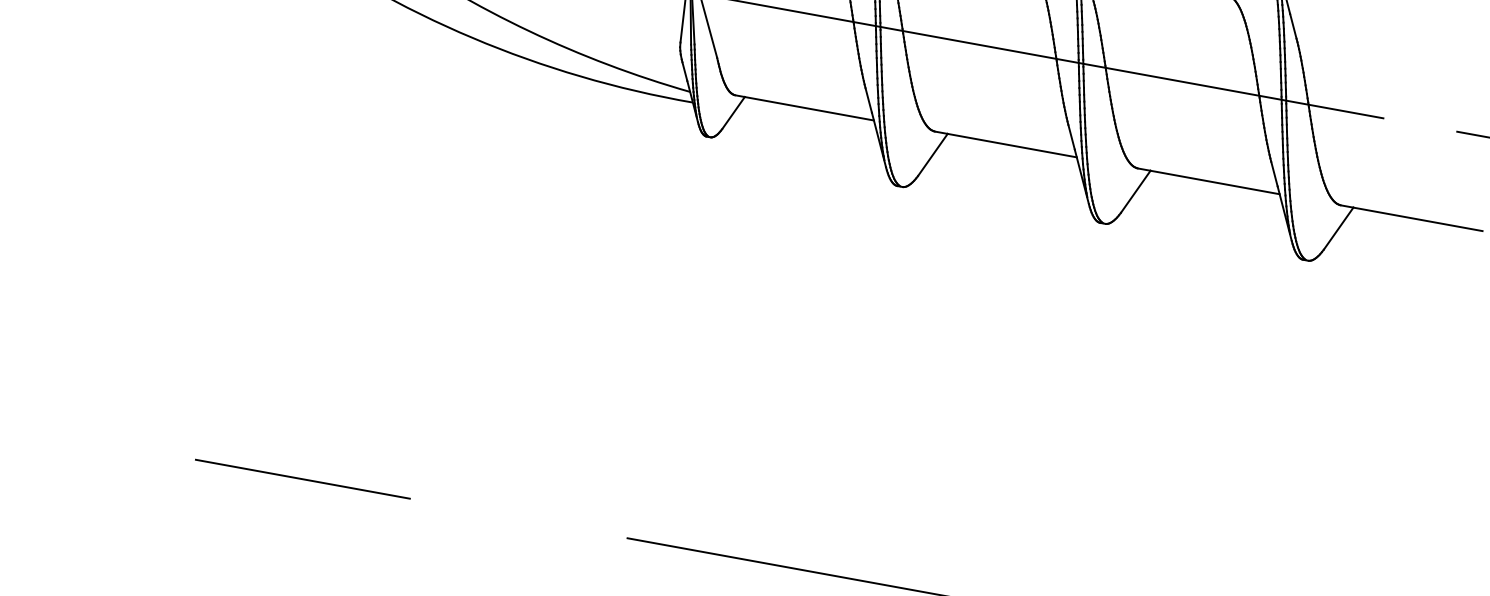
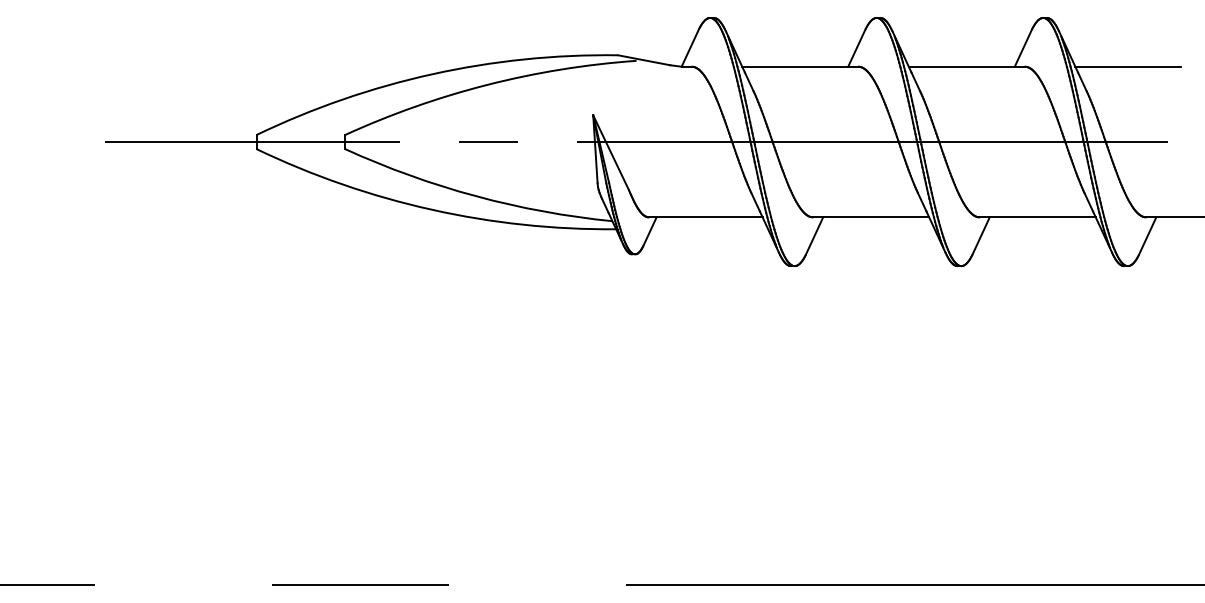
line: (1352, 17) -> (1128, 66), added

